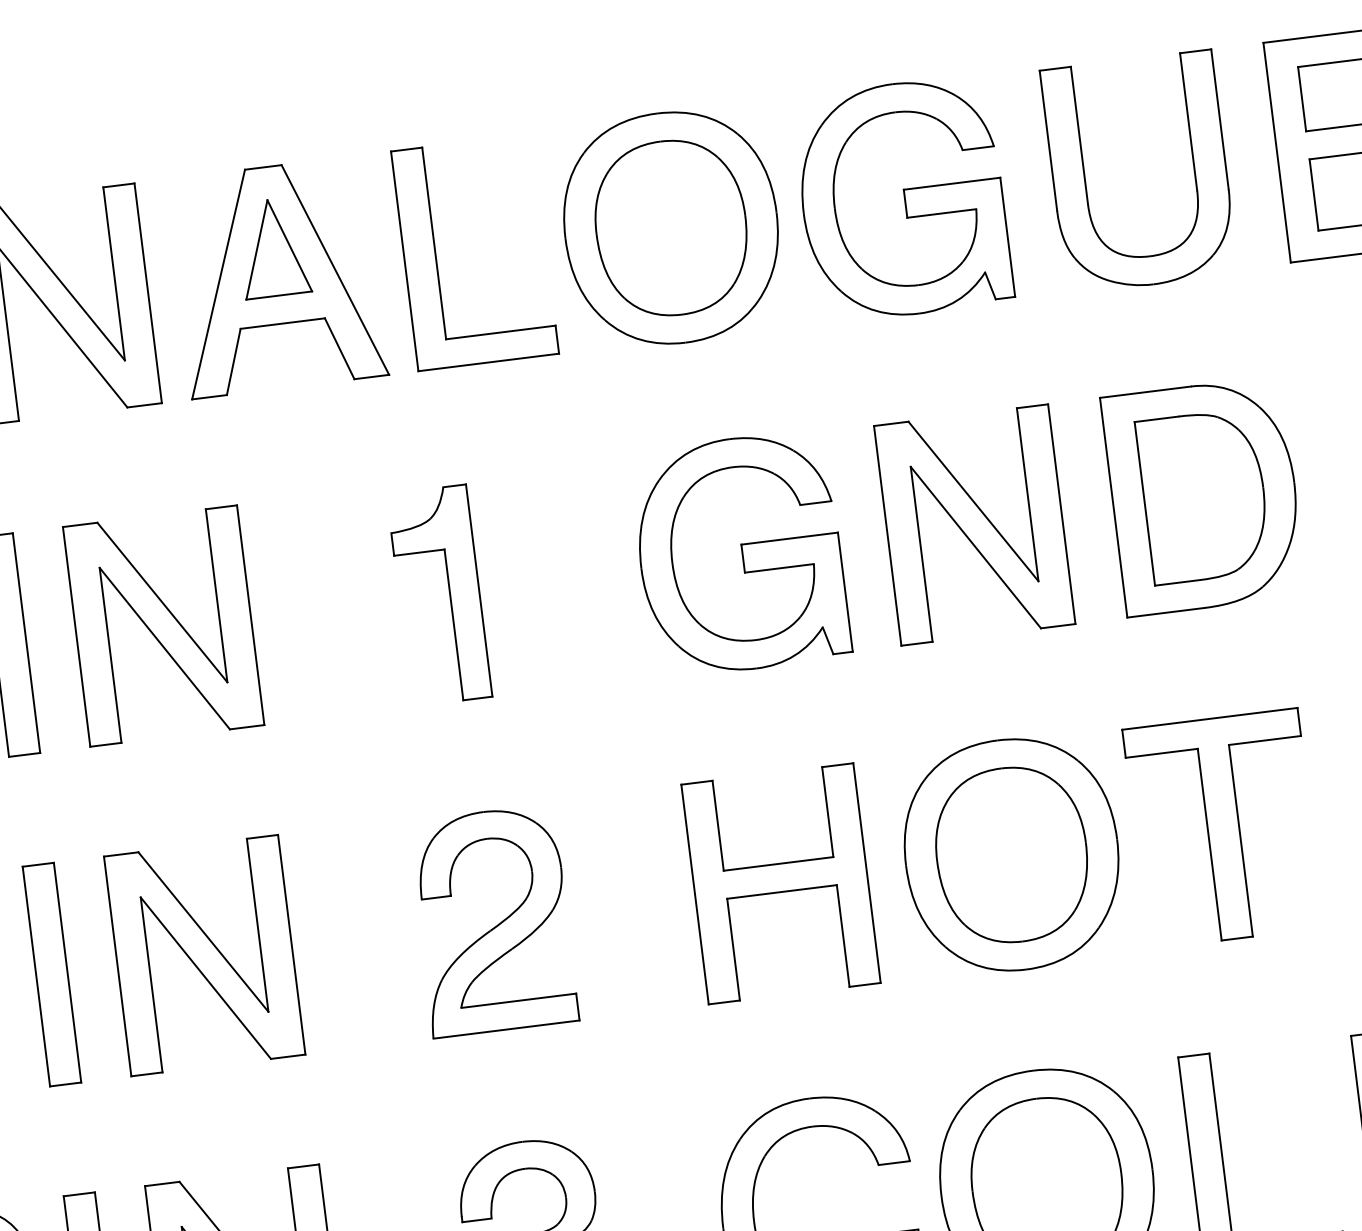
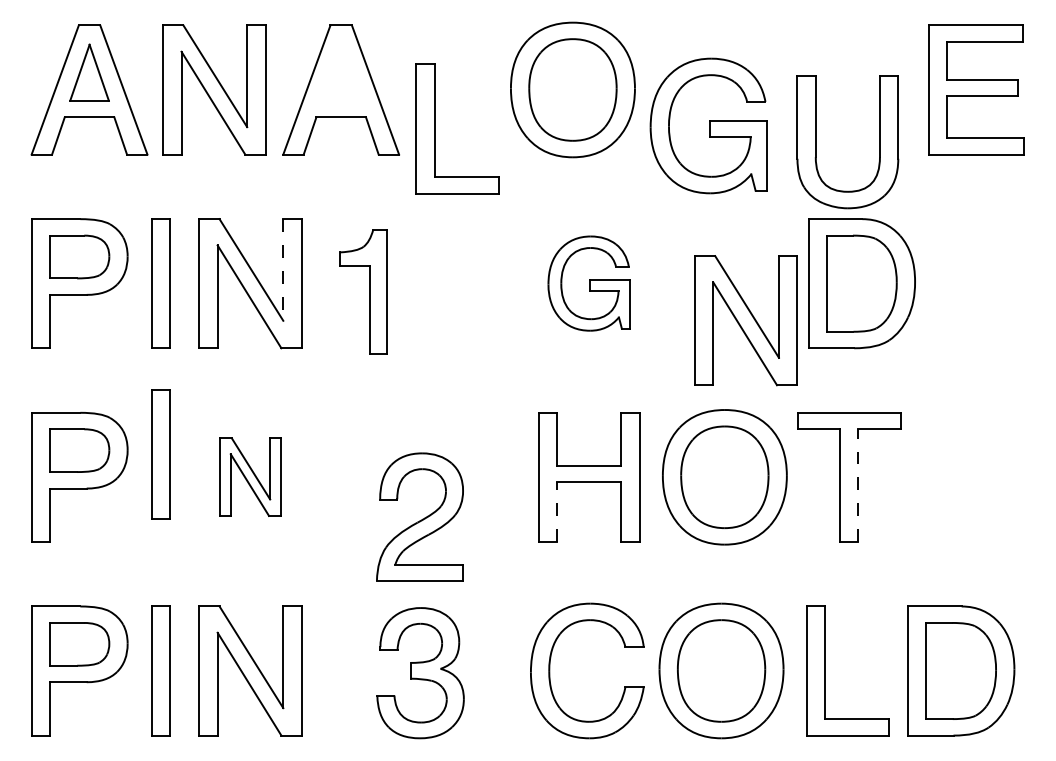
part: (1086, 179) -> (816, 142), moved
part: (901, 198) -> (708, 125), moved
part: (273, 247) -> (341, 72), removed
part: (437, 256) -> (435, 128), moved
part: (973, 524) -> (745, 320), moved
part: (738, 554) -> (588, 283), size x0.7
line: (216, 594) -> (283, 269), solid -> dashed
part: (439, 594) -> (363, 291), moved
line: (1241, 840) -> (858, 485), solid -> dashed
part: (492, 920) -> (419, 516), moved
line: (732, 950) -> (556, 512), solid -> dashed
part: (204, 954) -> (250, 476), size x0.6
part: (51, 974) -> (160, 454), moved

